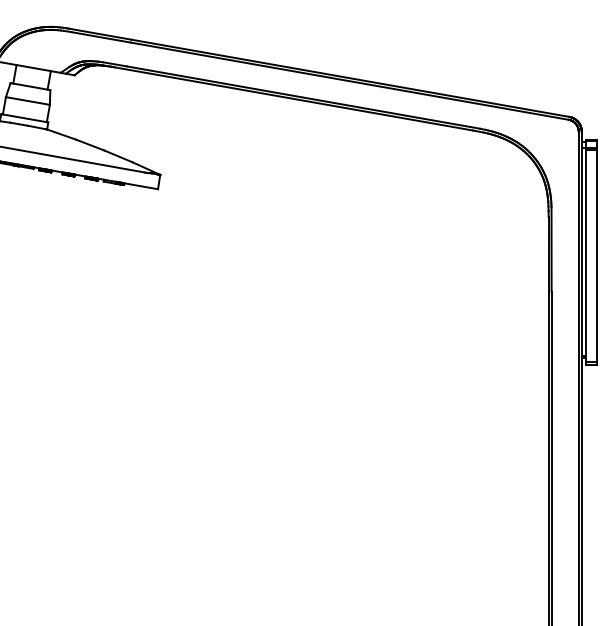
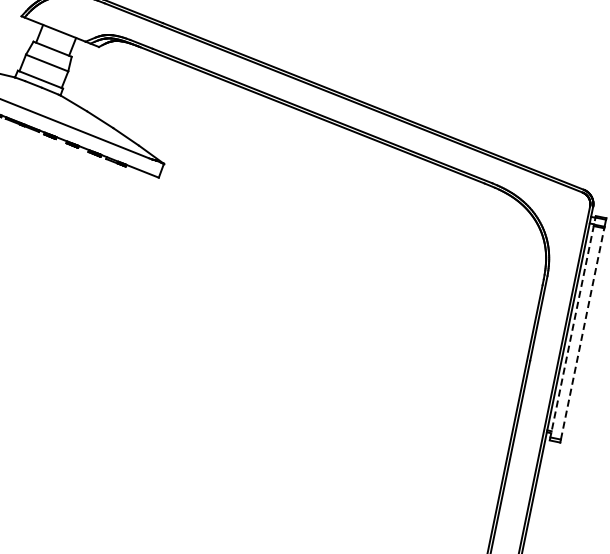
line: (586, 252) -> (573, 328), solid -> dashed
line: (596, 255) -> (582, 333), solid -> dashed

